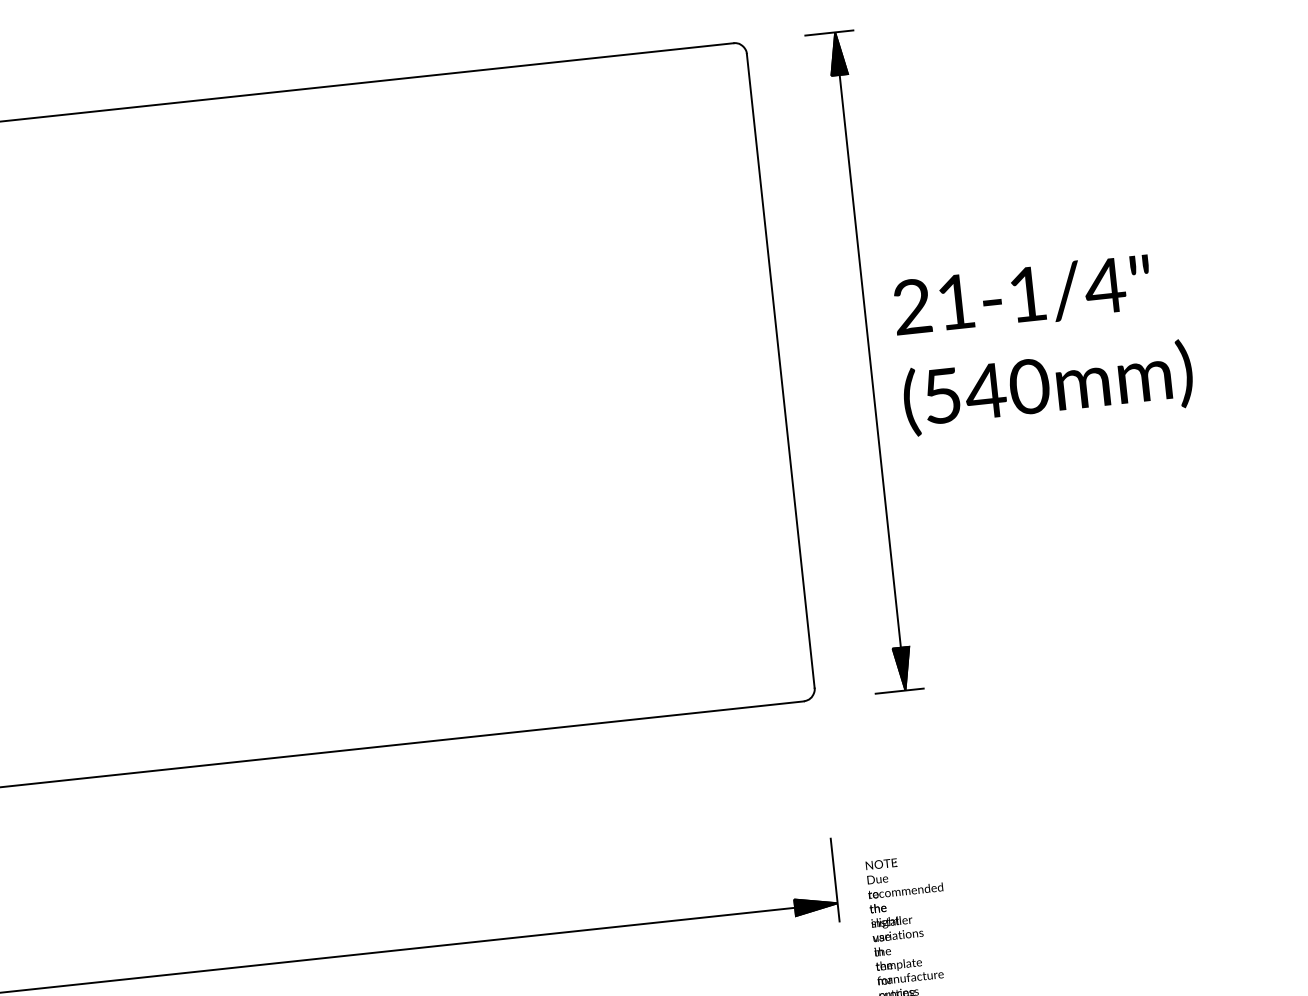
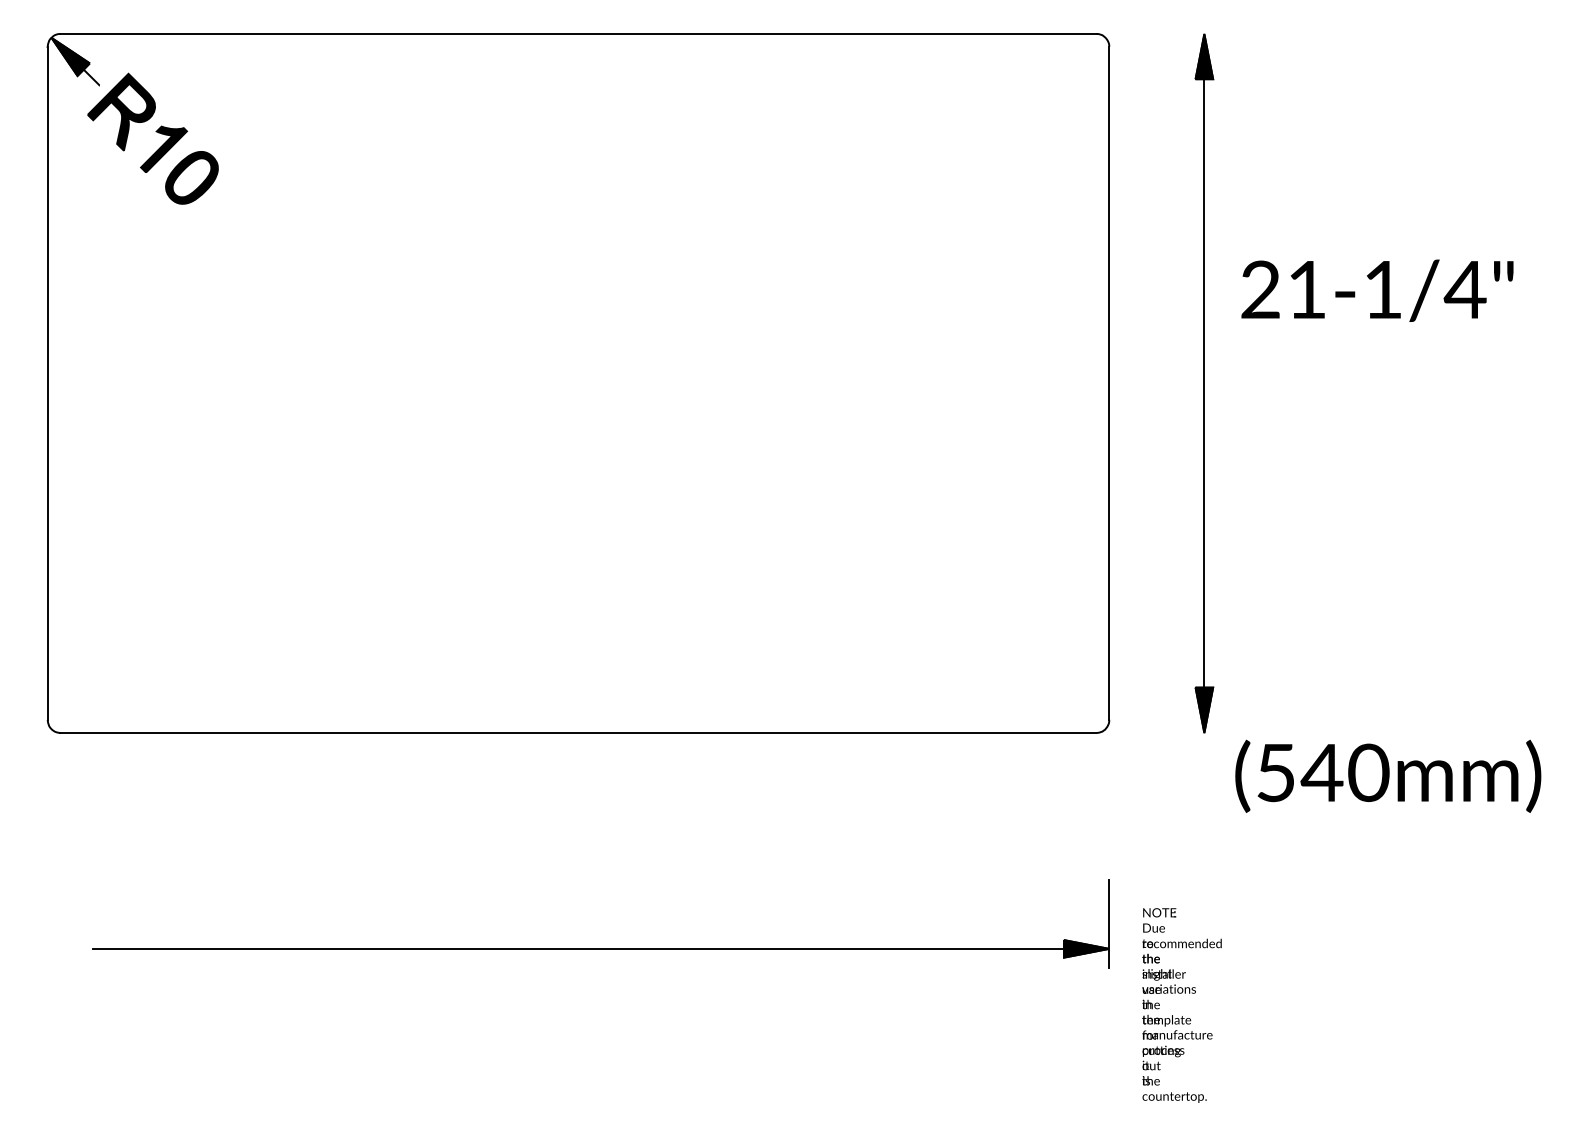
line: (828, 33) -> (1197, 34), removed
text: (1022, 295) -> (1377, 290), moved
text: (1048, 387) -> (1388, 775), moved
line: (899, 691) -> (1197, 733), removed

